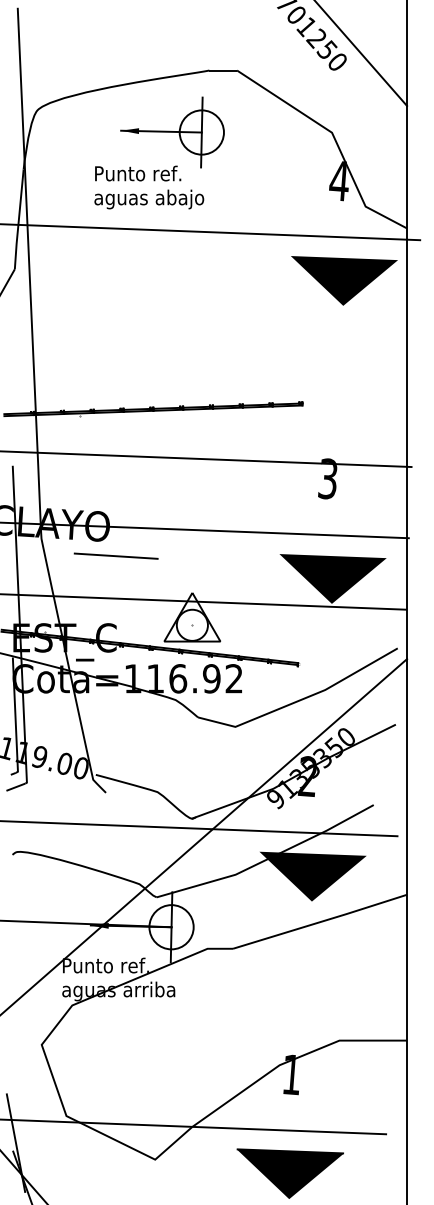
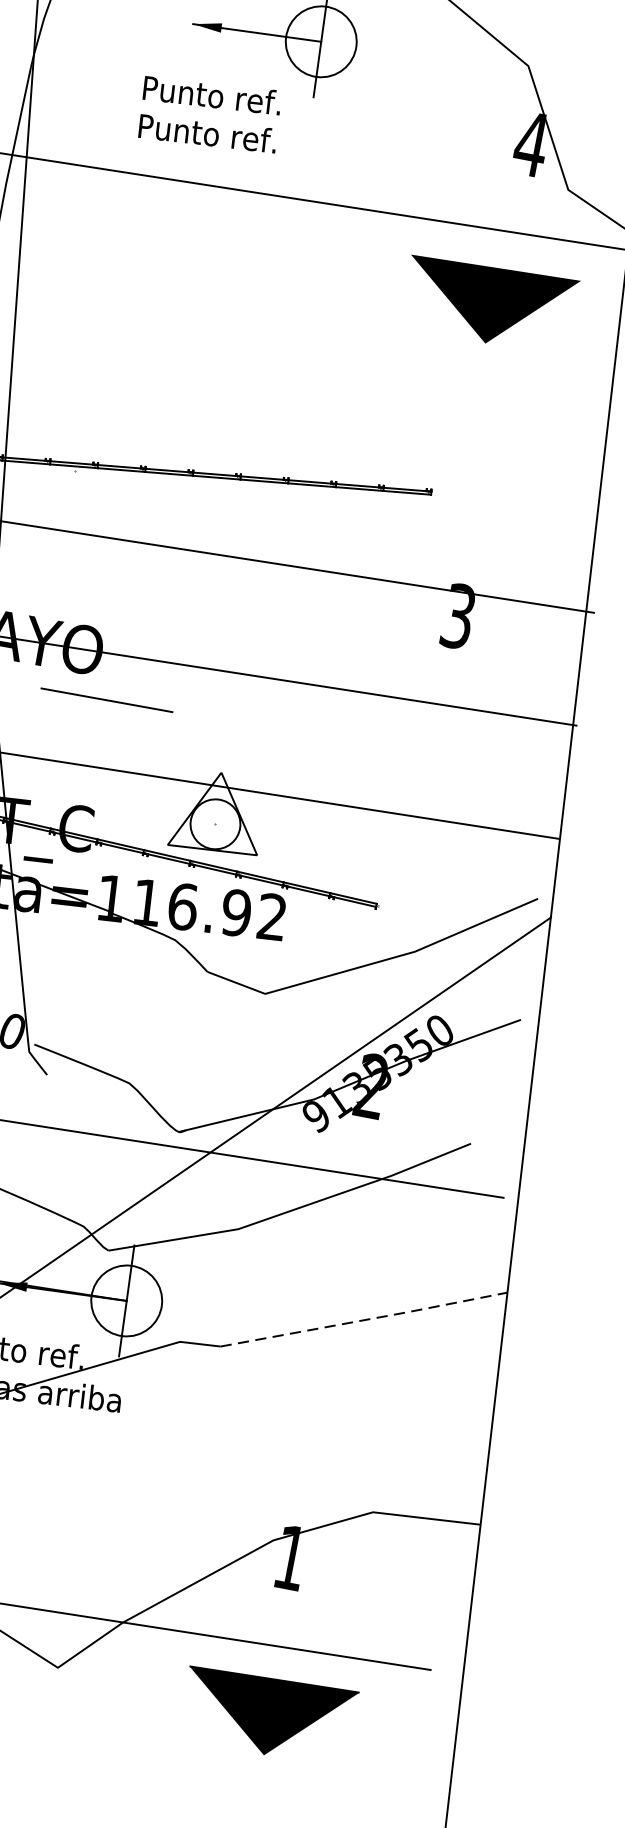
text: (149, 199) -> (225, 138), aguas abajo -> Punto ref.
part: (344, 280) -> (492, 303), moved
fill: (332, 578) -> (447, 775), removed
fill: (312, 876) -> (360, 1246), removed
line: (320, 921) -> (364, 1319), solid -> dashed

